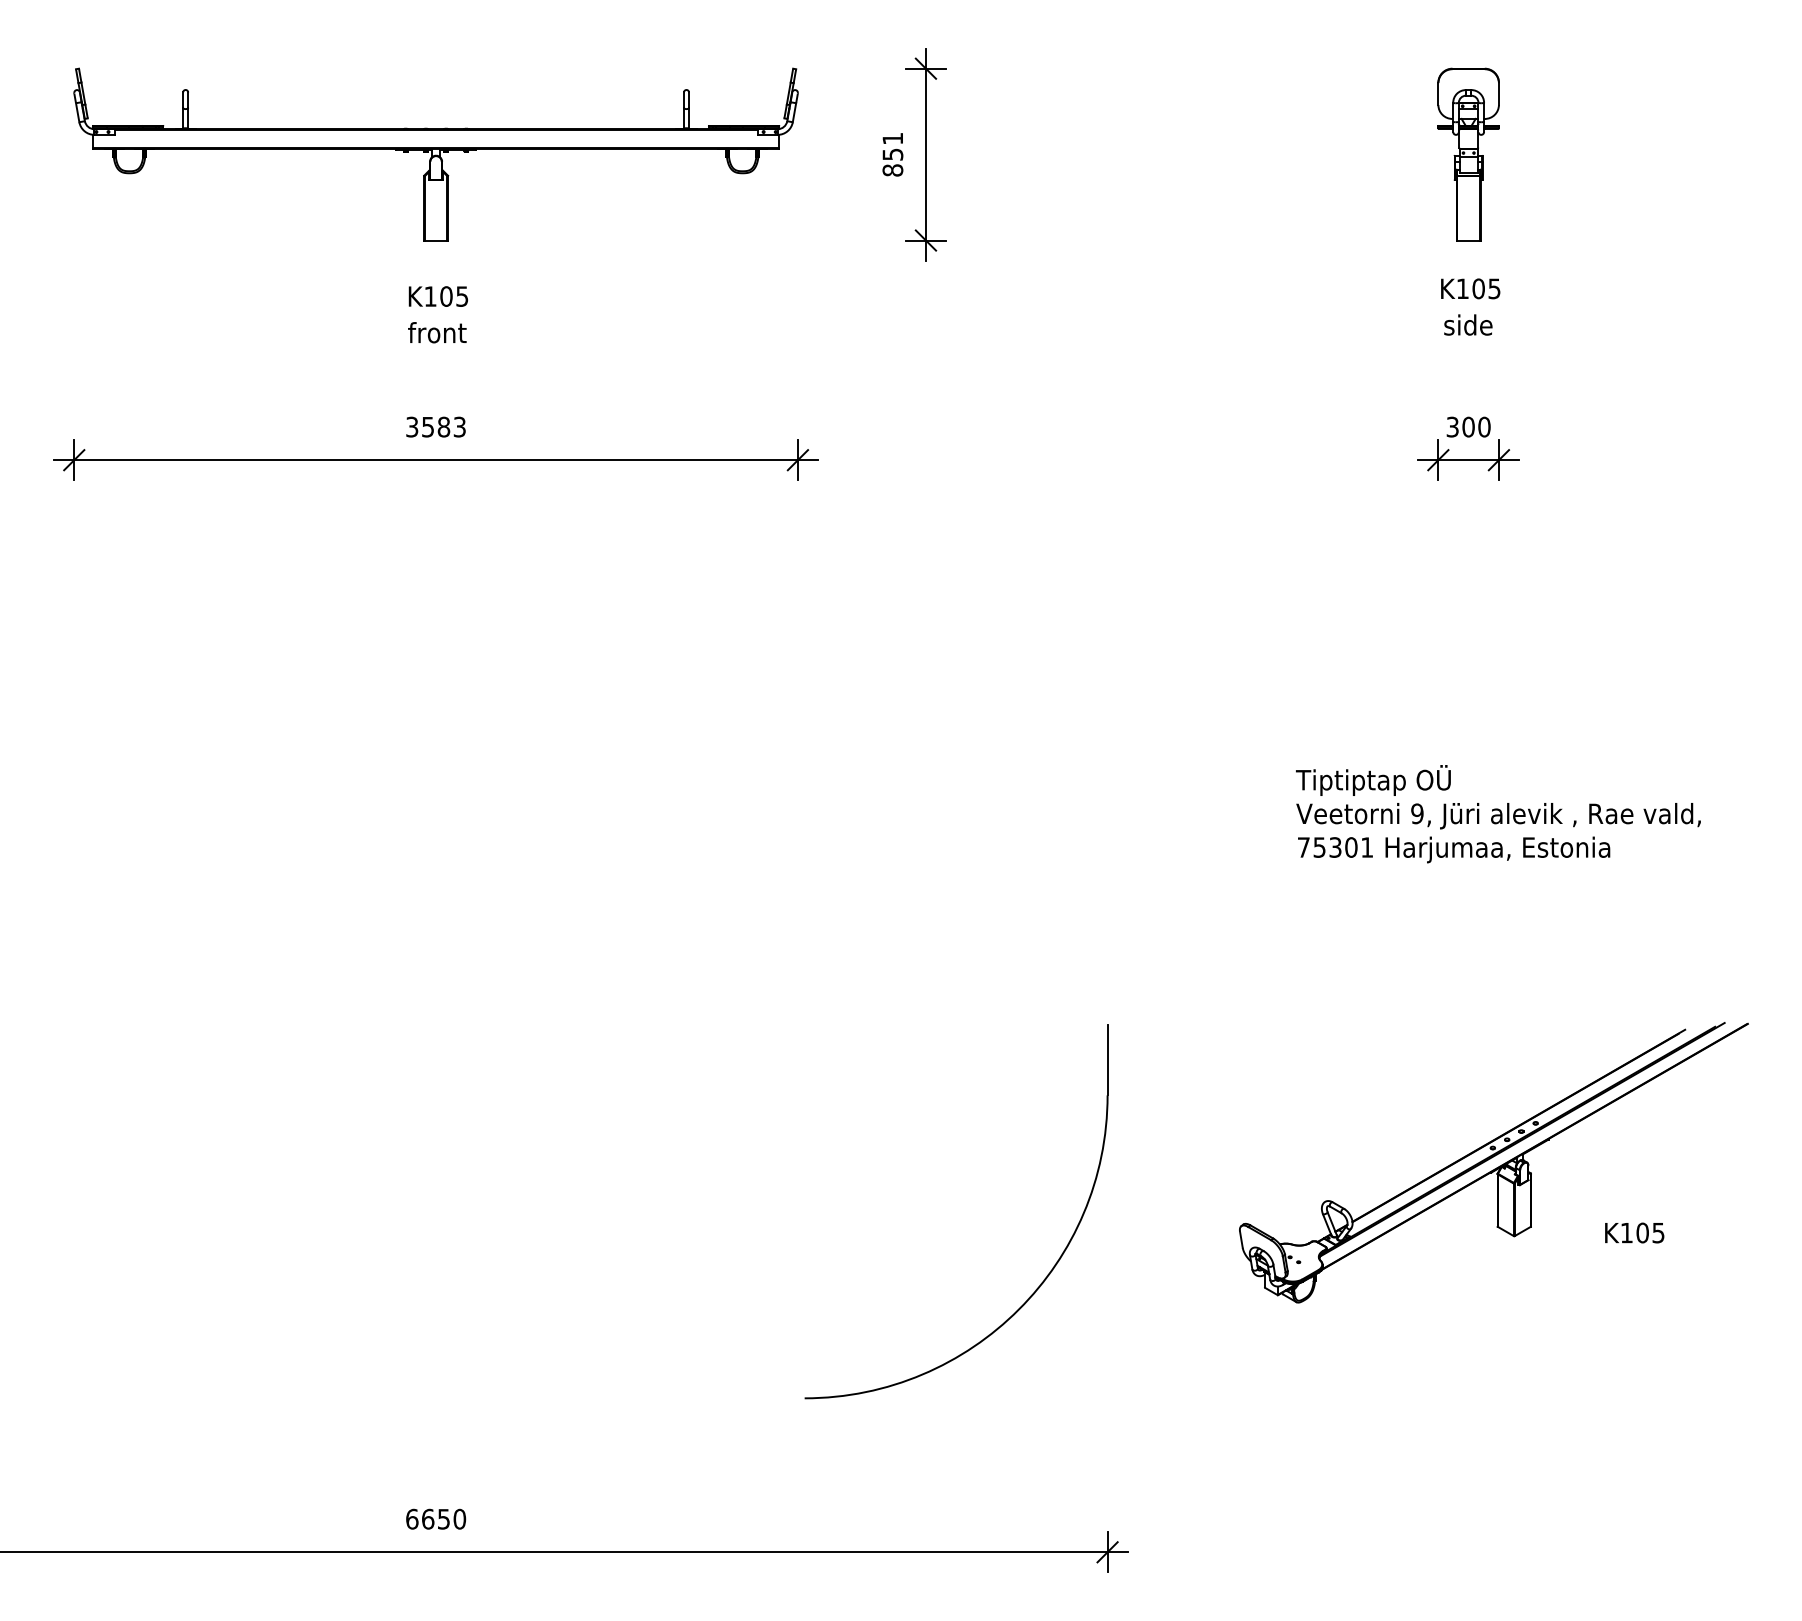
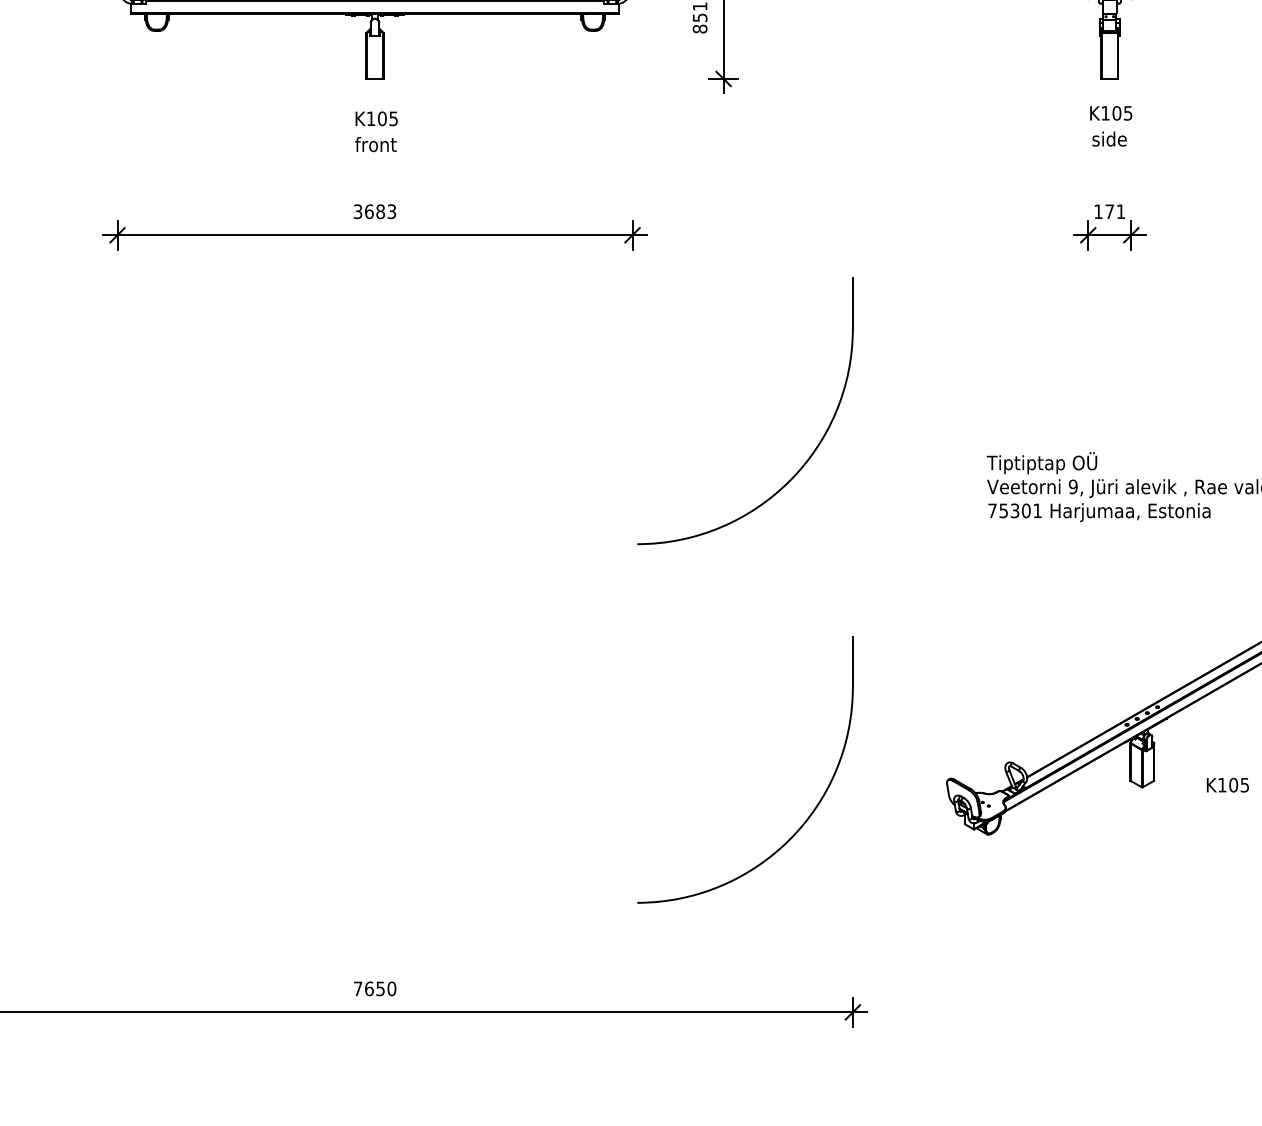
text: (428, 426) -> (369, 211), 3583 -> 3683
text: (1468, 426) -> (1109, 211), 300 -> 171
part: (1044, 774) -> (807, 458), added
text: (412, 1518) -> (358, 988), 6650 -> 7650

